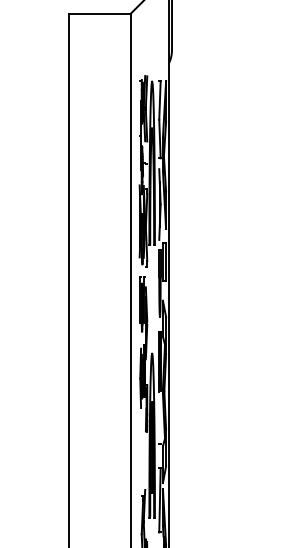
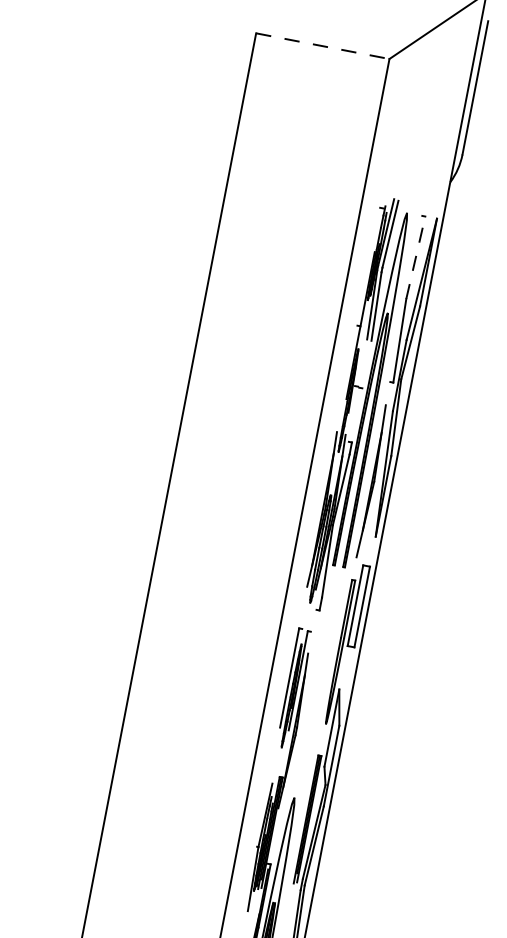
line: (100, 13) -> (323, 46), solid -> dashed
line: (159, 99) -> (415, 255), solid -> dashed

